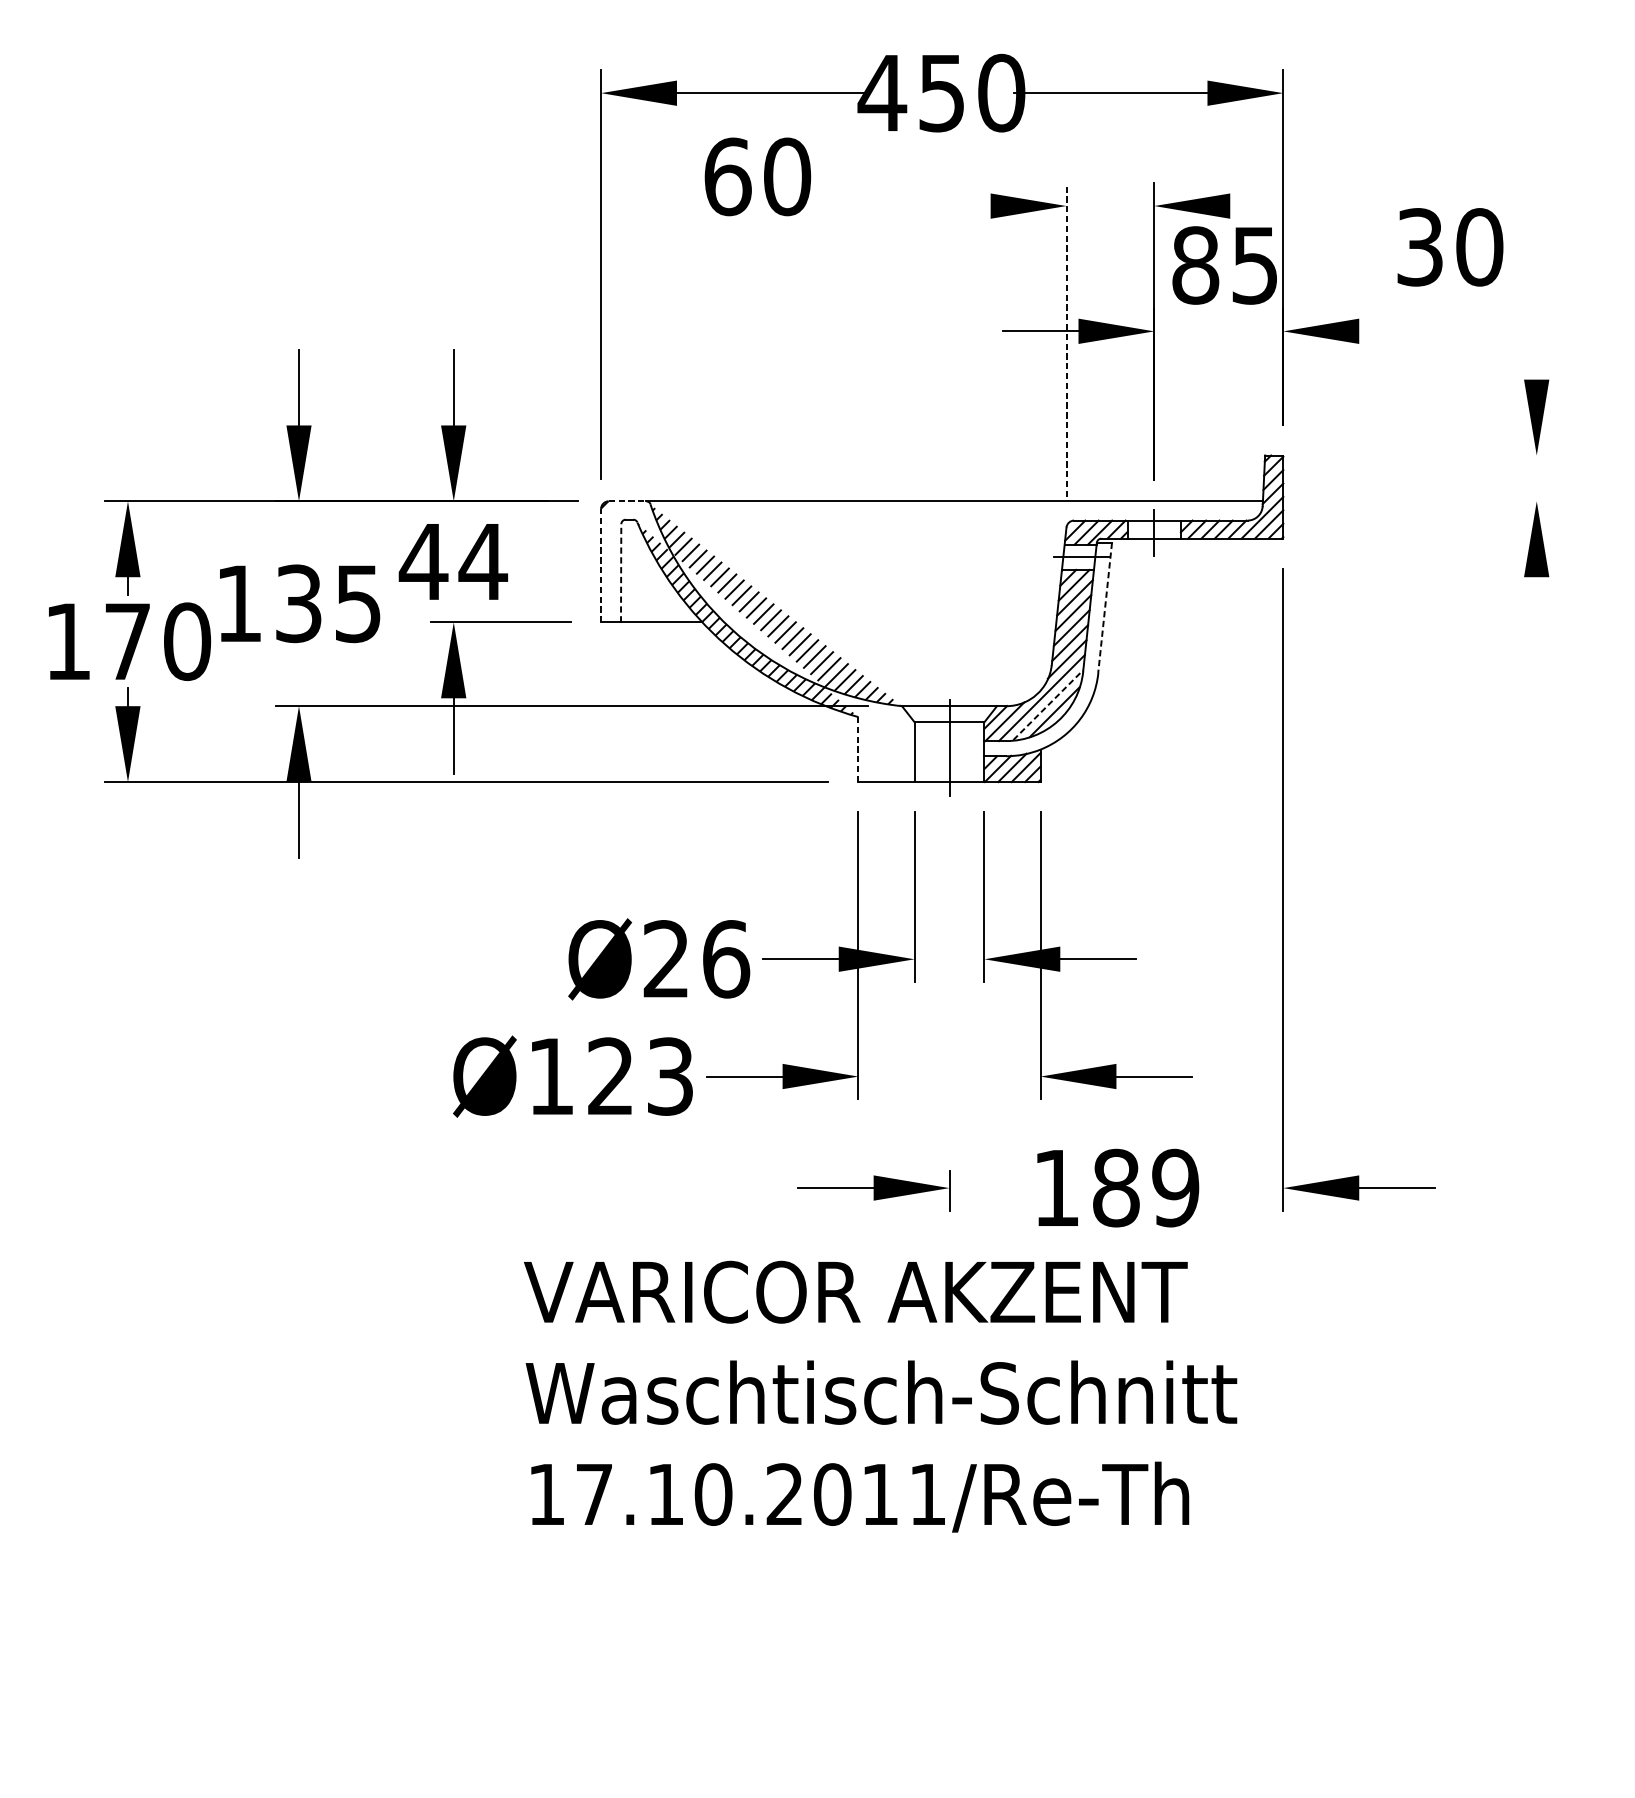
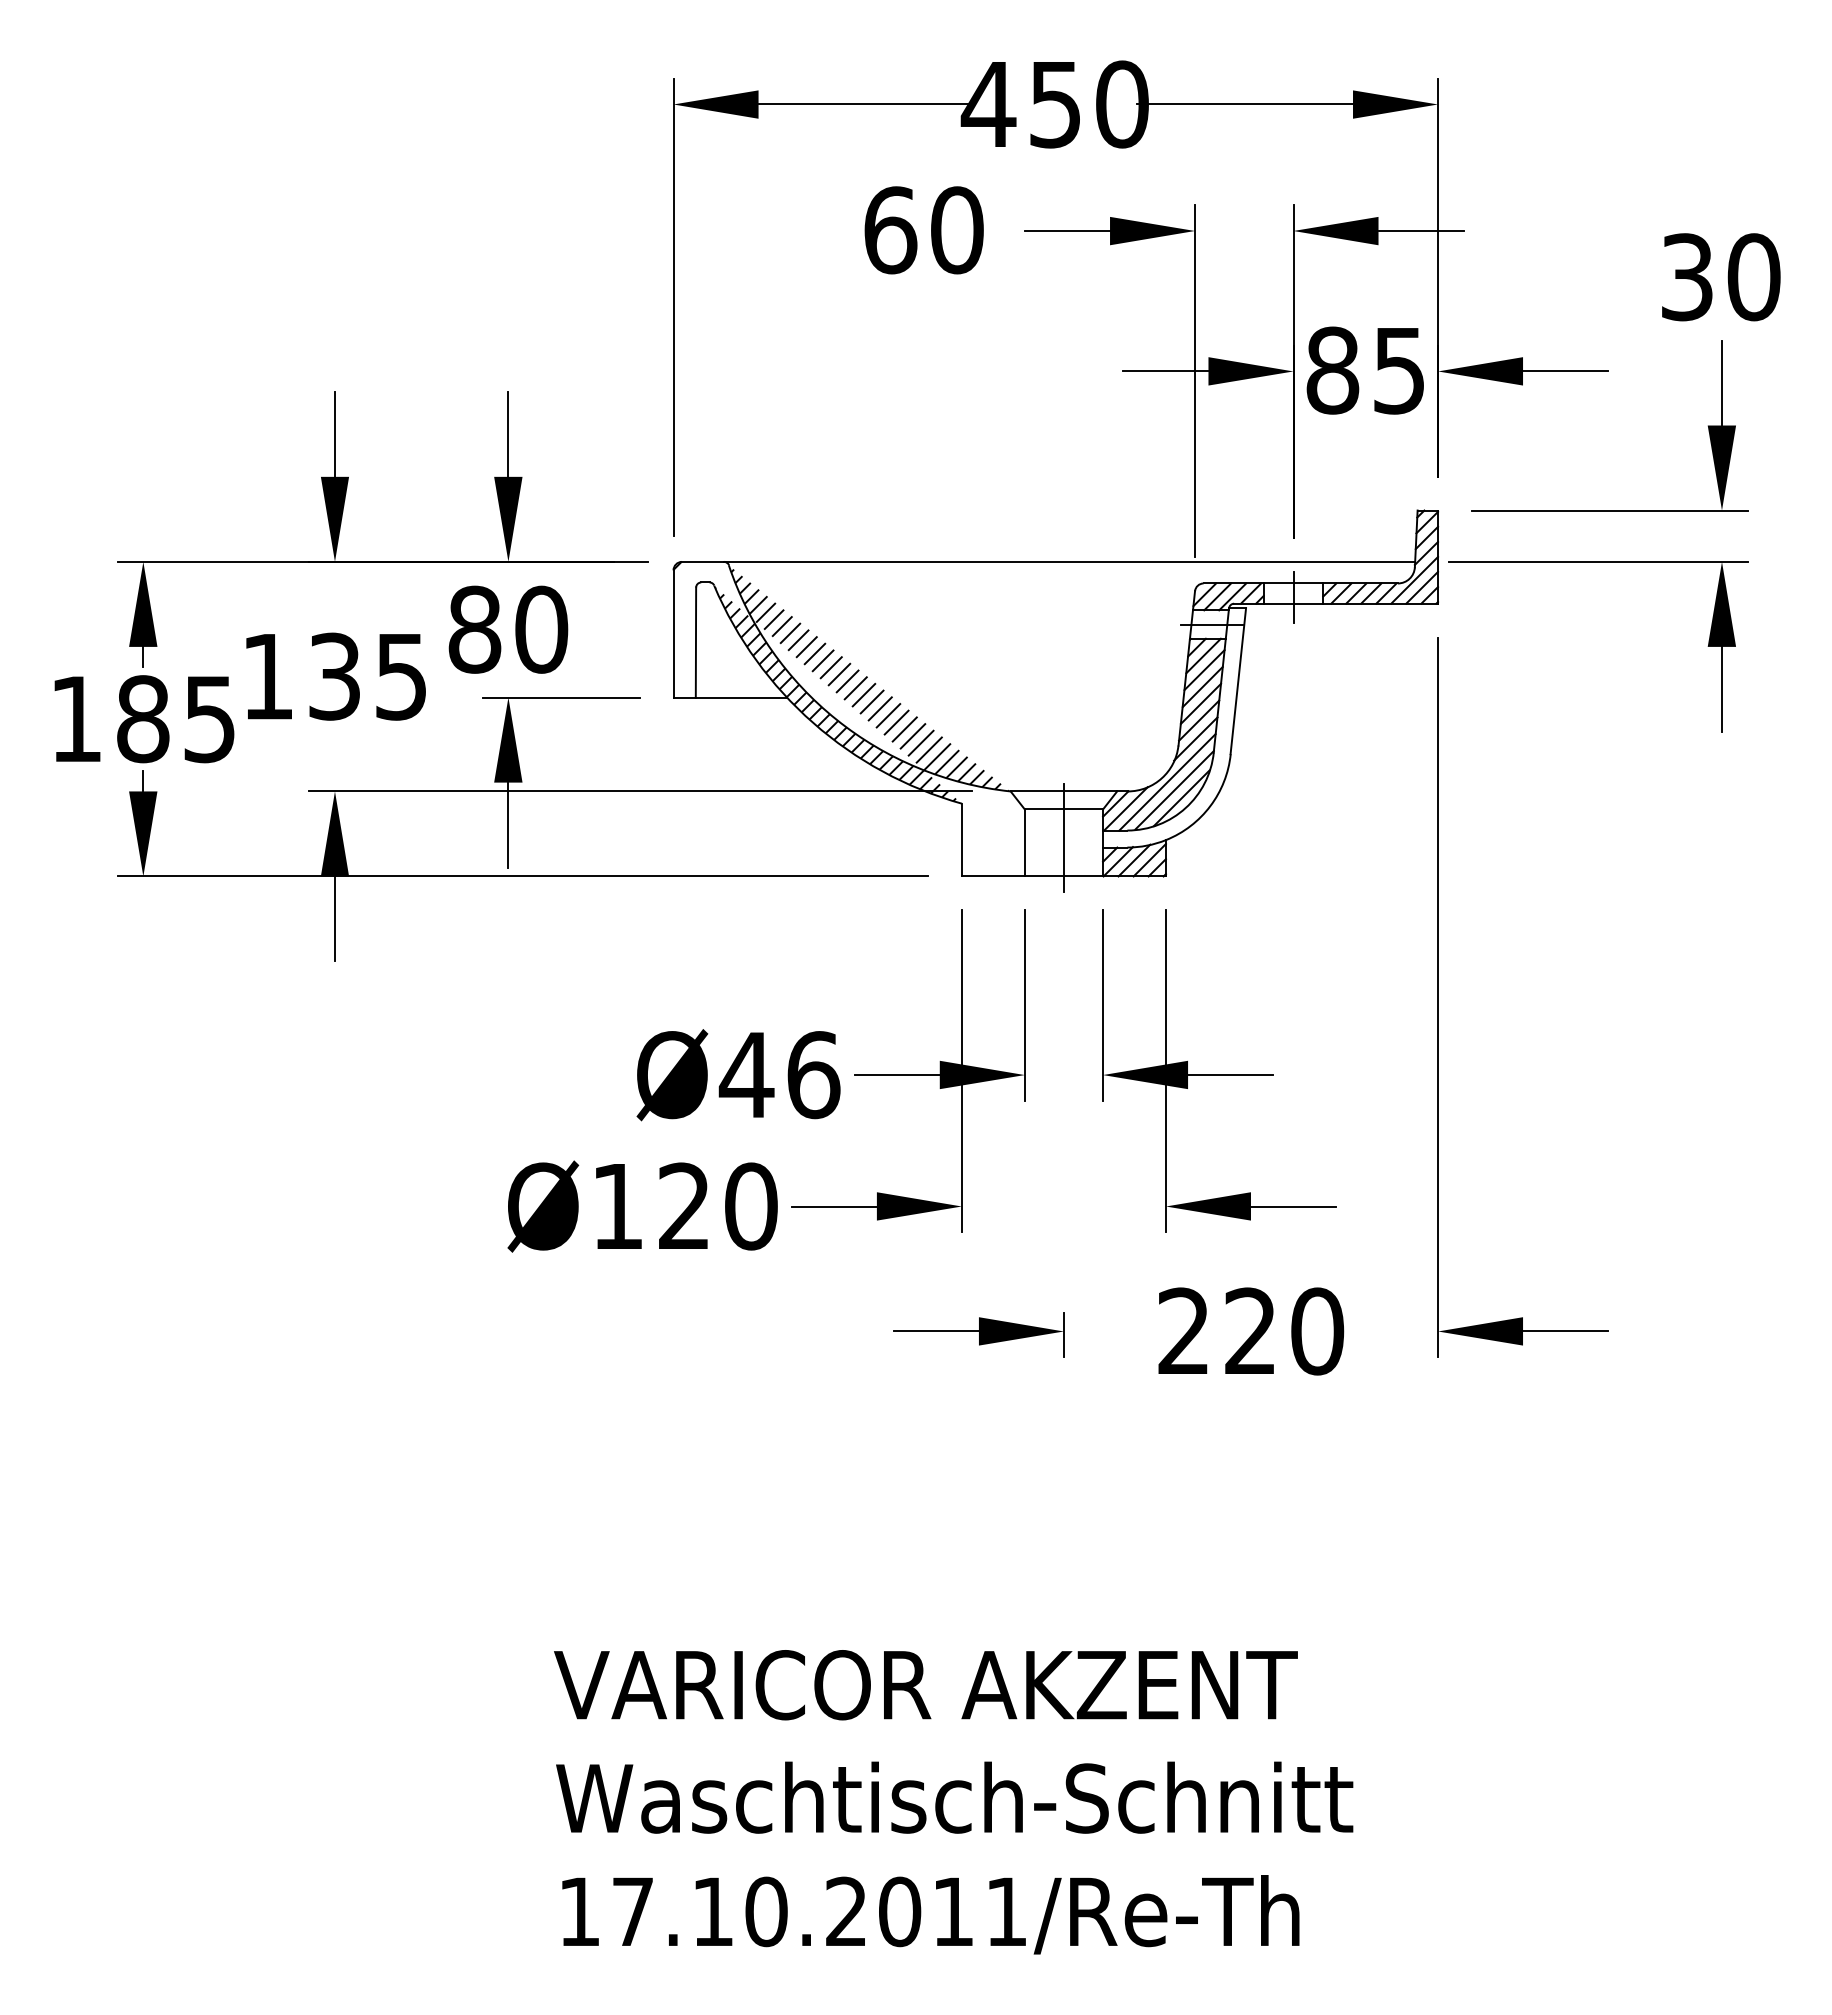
text: (757, 177) -> (923, 230), moved
line: (952, 206) -> (1067, 231), added
line: (1267, 206) -> (1420, 231), added
text: (1450, 247) -> (1721, 277), moved
text: (1223, 265) -> (1364, 370), moved
line: (1397, 331) -> (1565, 371), added
line: (1066, 340) -> (1195, 381), dashed -> solid
line: (1536, 341) -> (1721, 382), added
line: (1436, 455) -> (1609, 510), added
line: (627, 500) -> (703, 561), dashed -> solid
line: (1426, 500) -> (1598, 561), added
text: (452, 561) -> (507, 629), 44 -> 80
line: (601, 565) -> (673, 633), dashed -> solid
line: (620, 573) -> (695, 642), dashed -> solid
line: (1105, 608) -> (1238, 681), dashed -> solid
line: (1536, 614) -> (1721, 688), added
text: (157, 641) -> (176, 719), 170 -> 185
line: (1049, 704) -> (1175, 789), dashed -> solid
line: (858, 749) -> (961, 839), dashed -> solid
text: (666, 958) -> (746, 1074), Ø26 -> Ø46
text: (670, 1076) -> (751, 1206), Ø123 -> Ø120
text: (1116, 1188) -> (1251, 1331), 189 -> 220
text: (880, 1396) -> (953, 1802), moved

